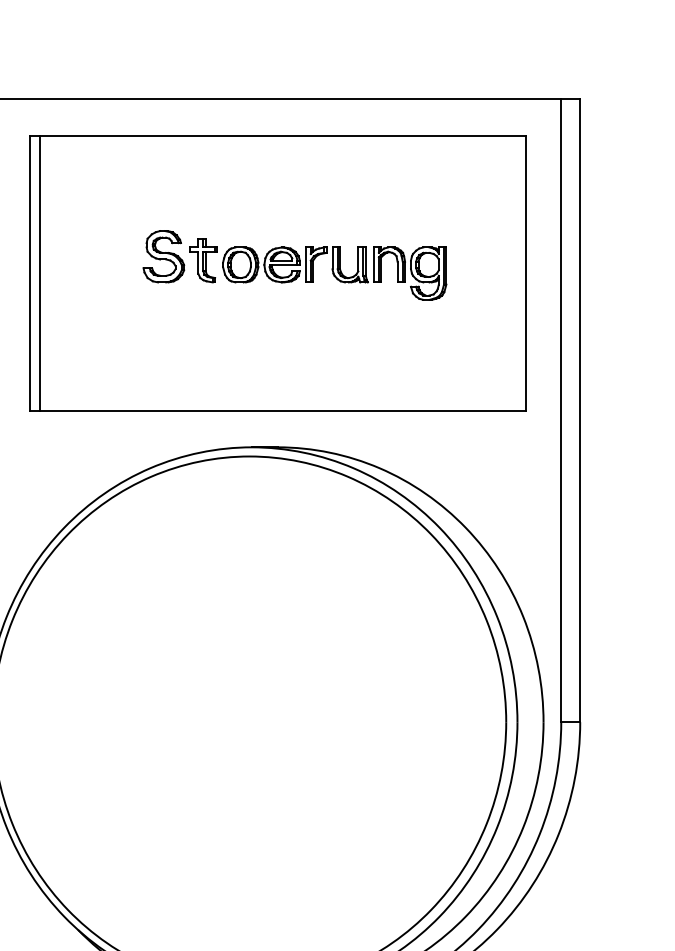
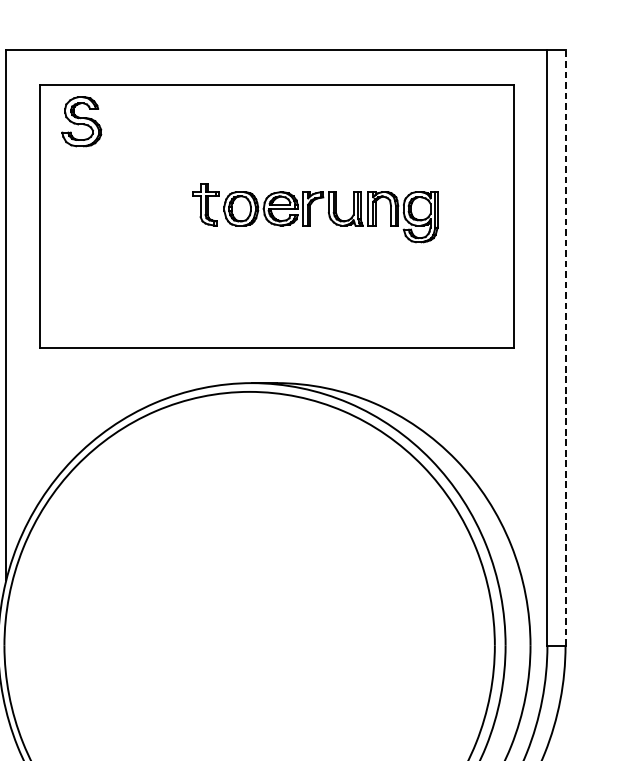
part: (163, 256) -> (81, 121), moved
line: (39, 272) -> (48, 216), removed
line: (580, 410) -> (565, 347), solid -> dashed

